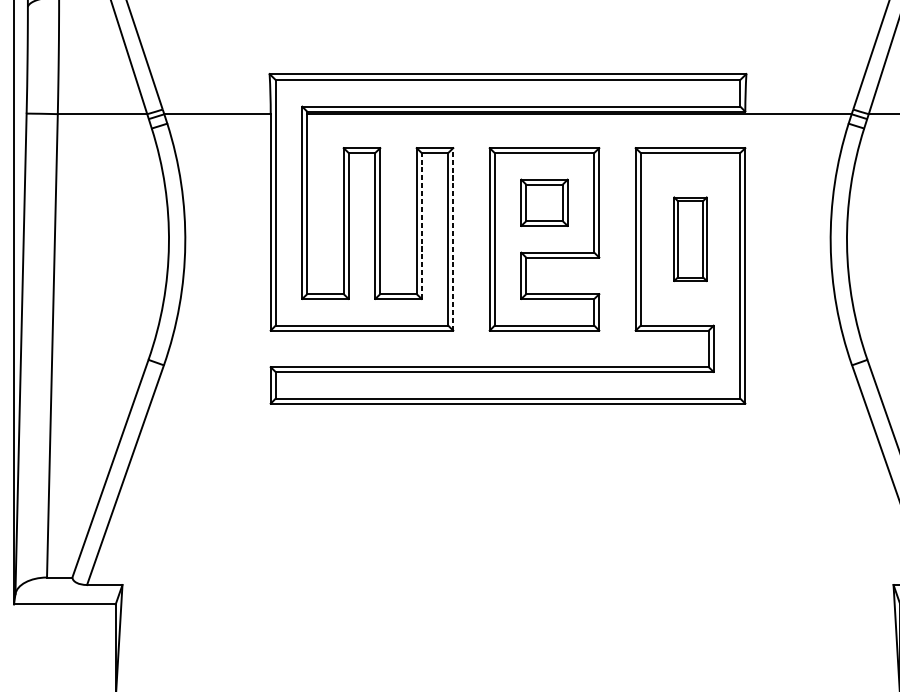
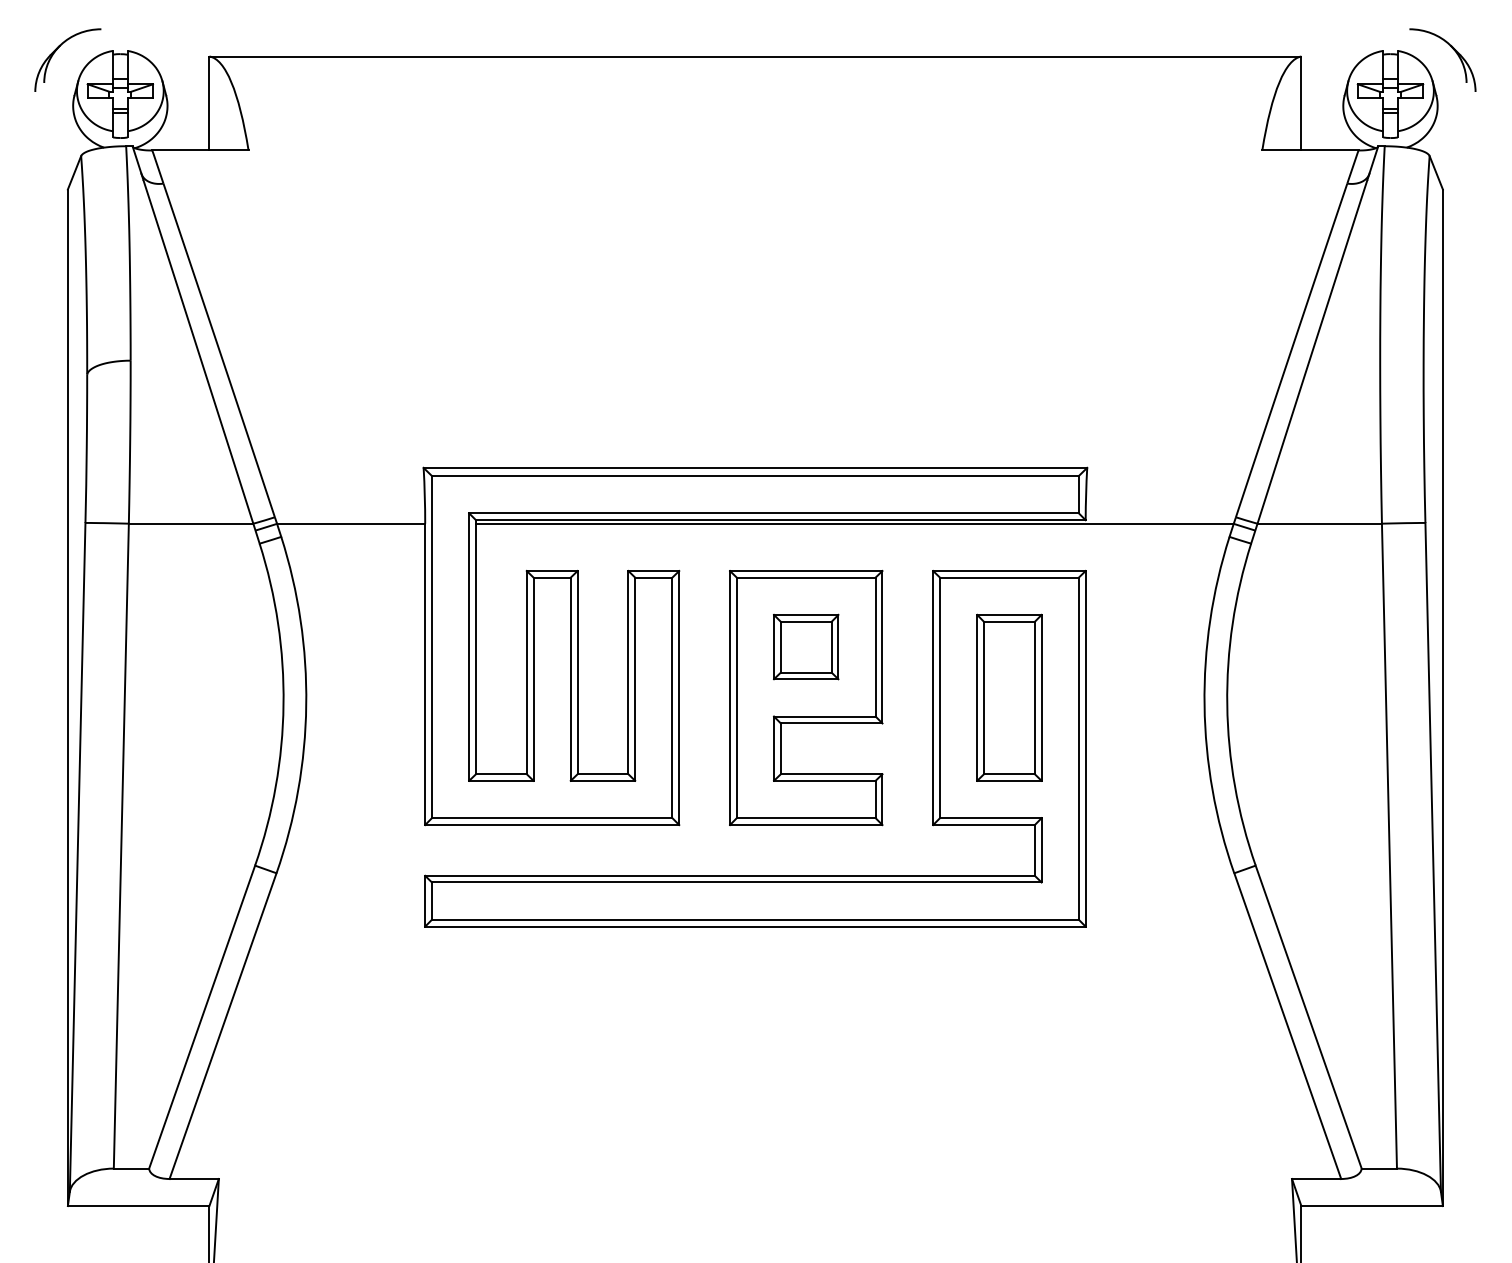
line: (421, 226) -> (635, 679), dashed -> solid
line: (453, 239) -> (679, 697), dashed -> solid
part: (690, 239) -> (1009, 697), size x1.43

